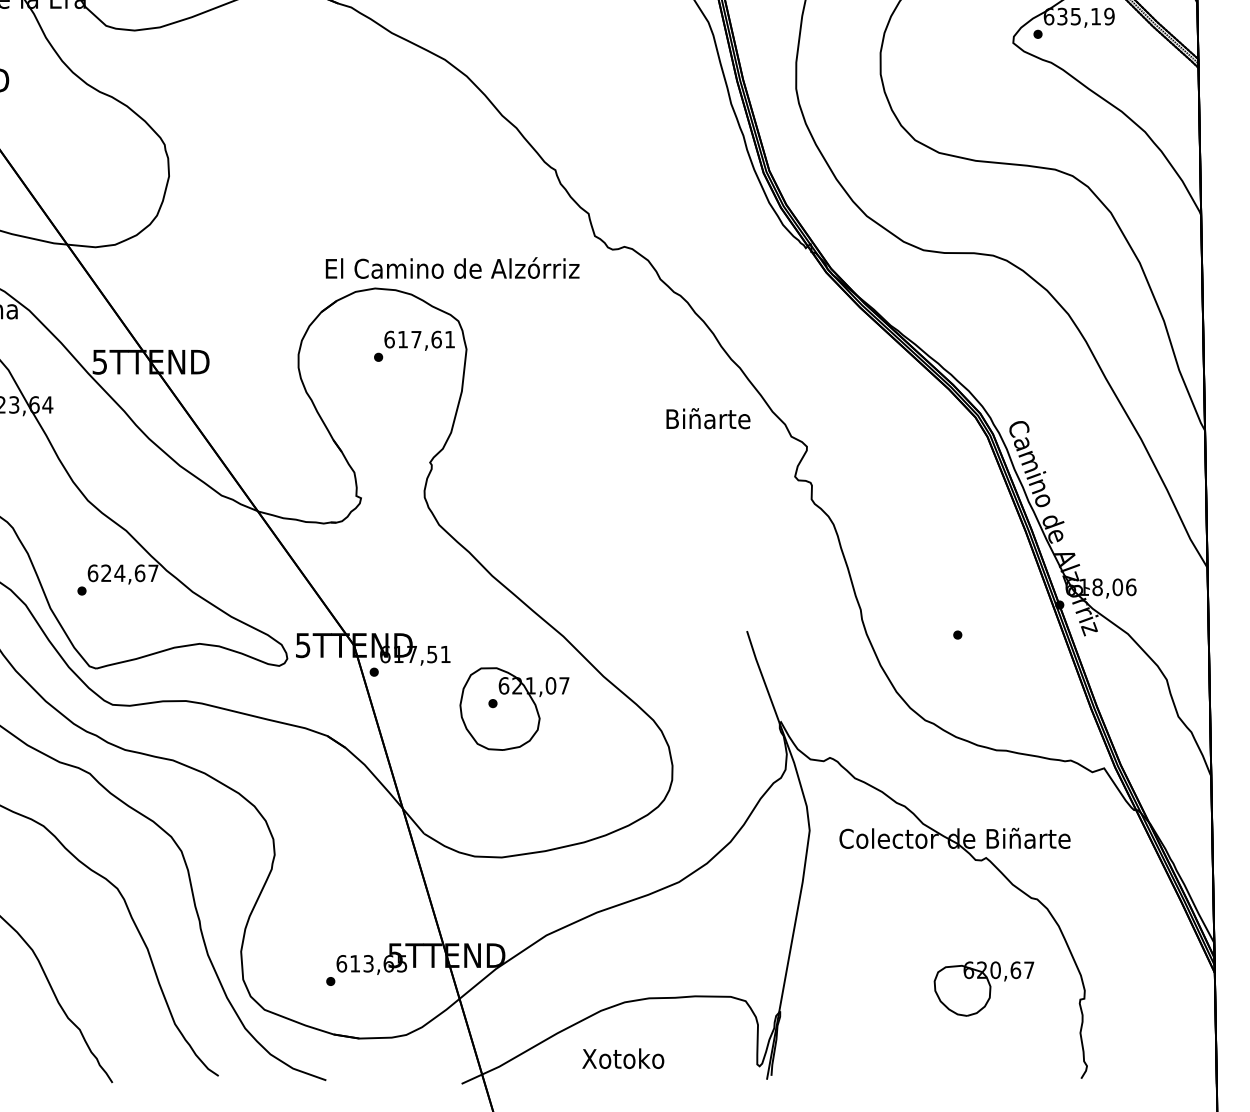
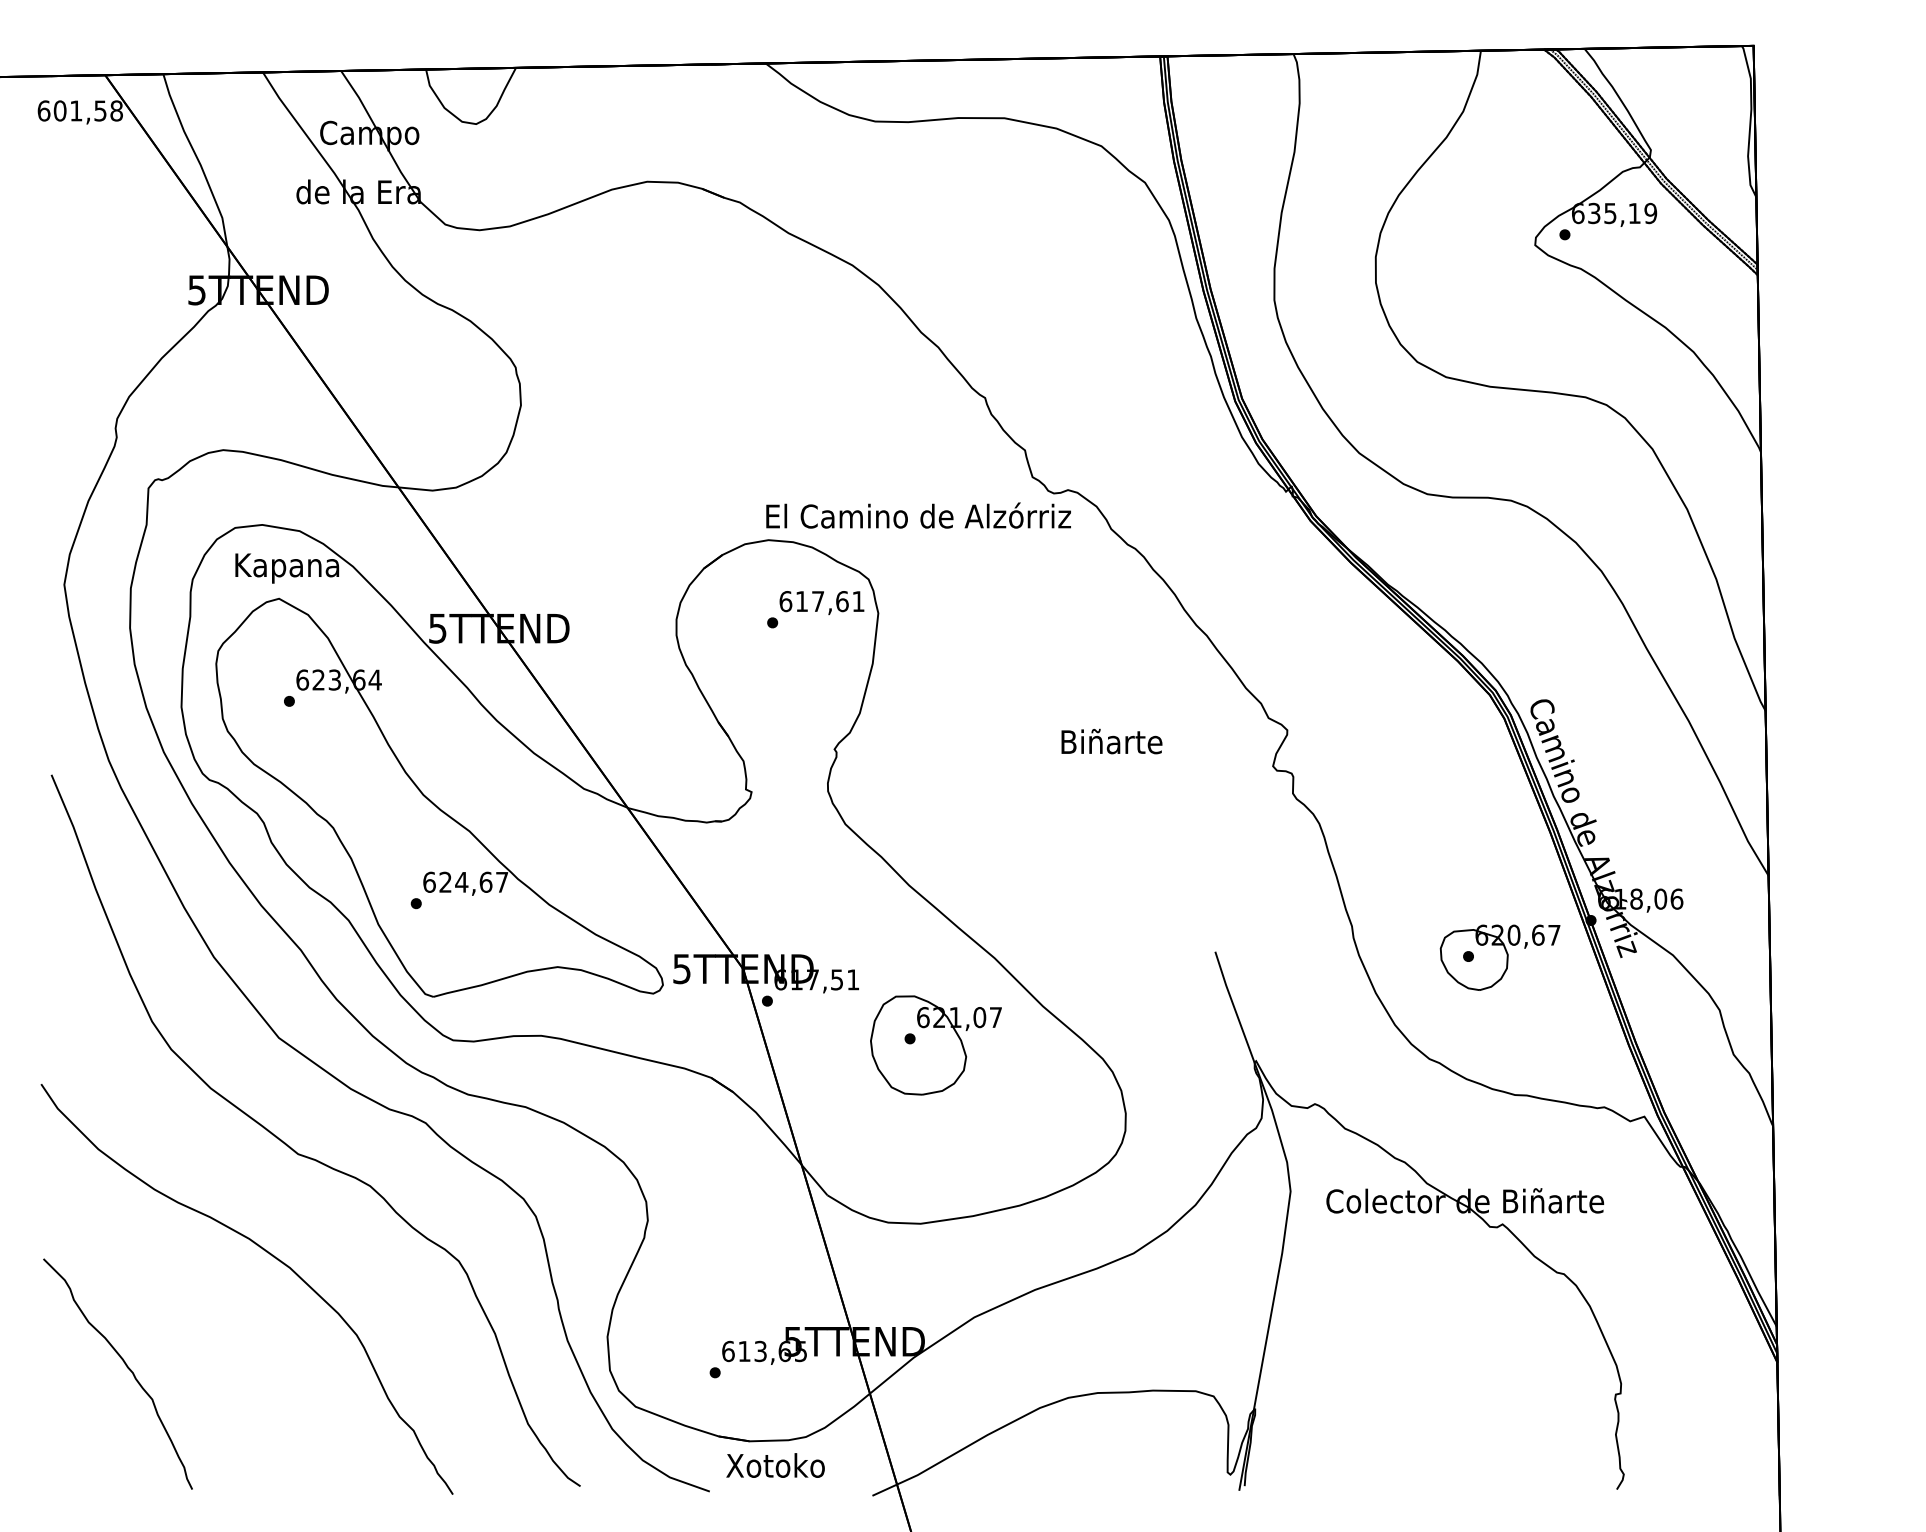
text: (452, 267) -> (918, 515), moved
text: (708, 418) -> (1111, 741), moved
part: (983, 988) -> (1499, 957), moved
text: (623, 1058) -> (775, 1465), moved

